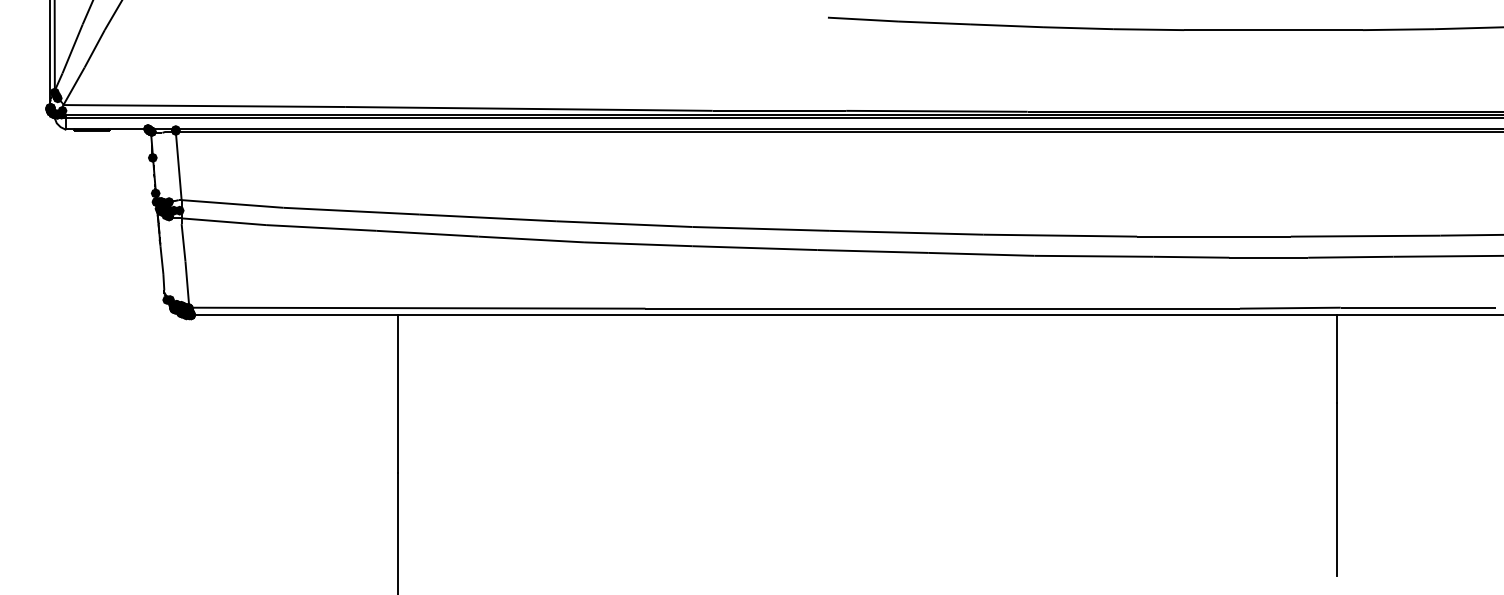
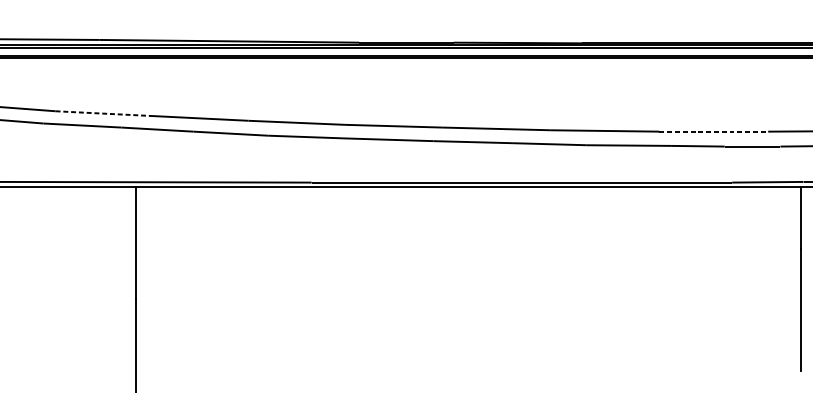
line: (352, 211) -> (104, 113), solid -> dashed
line: (1213, 236) -> (713, 131), solid -> dashed

